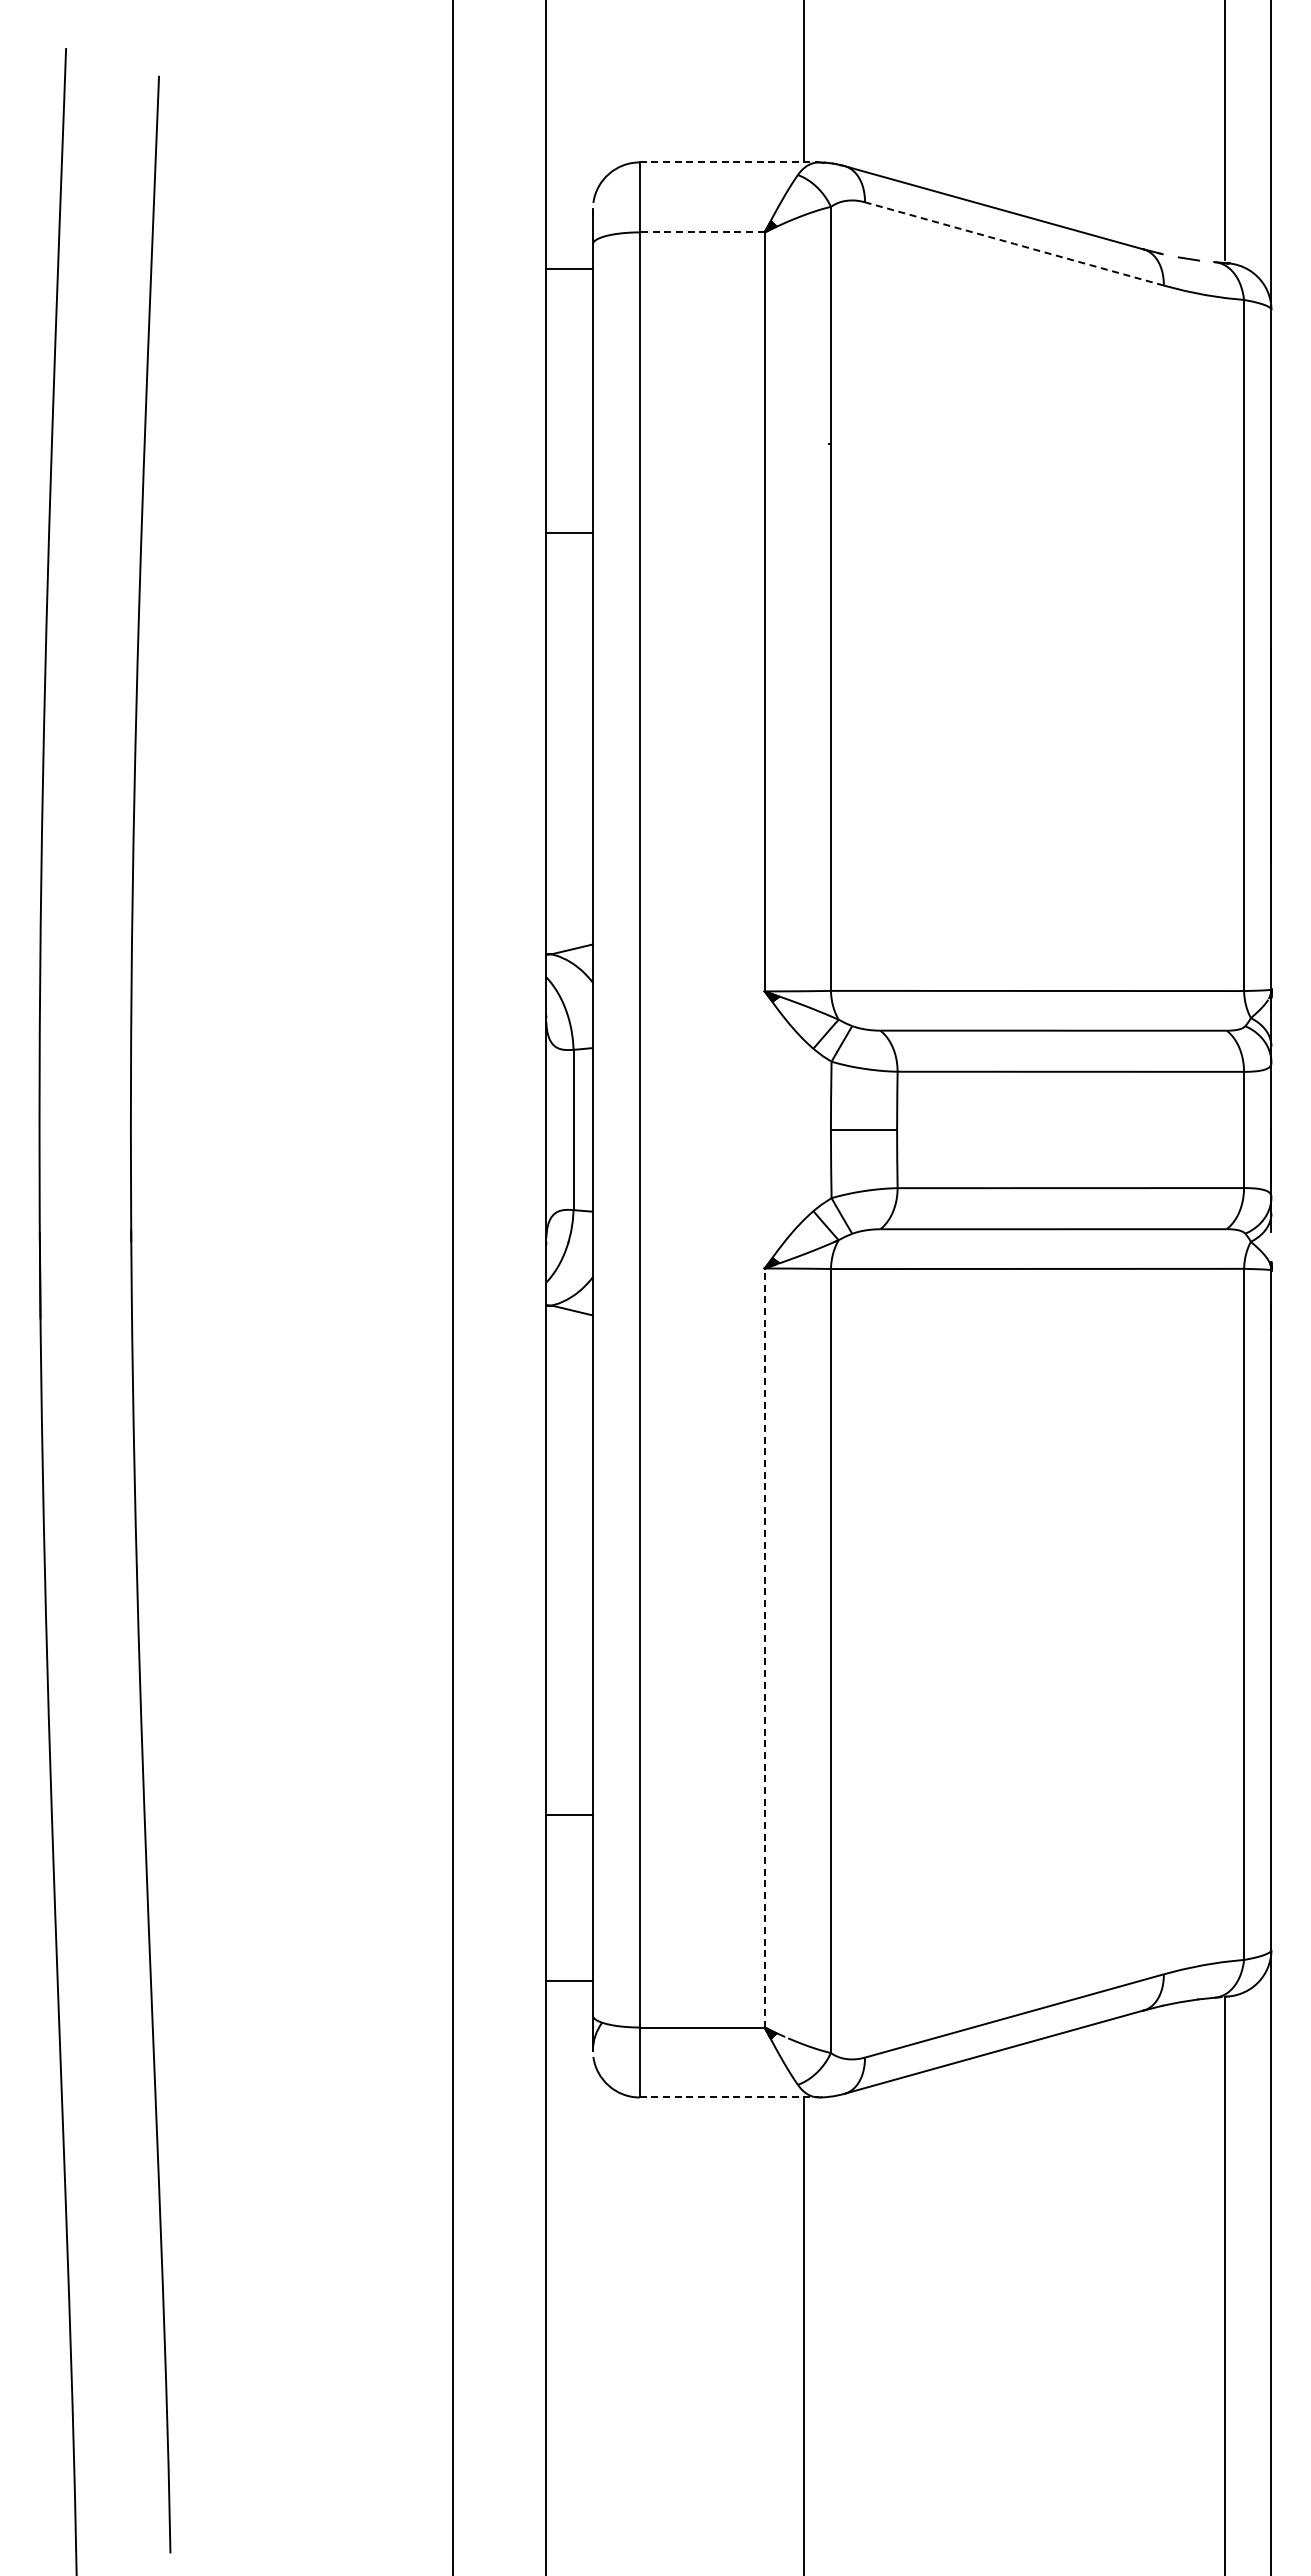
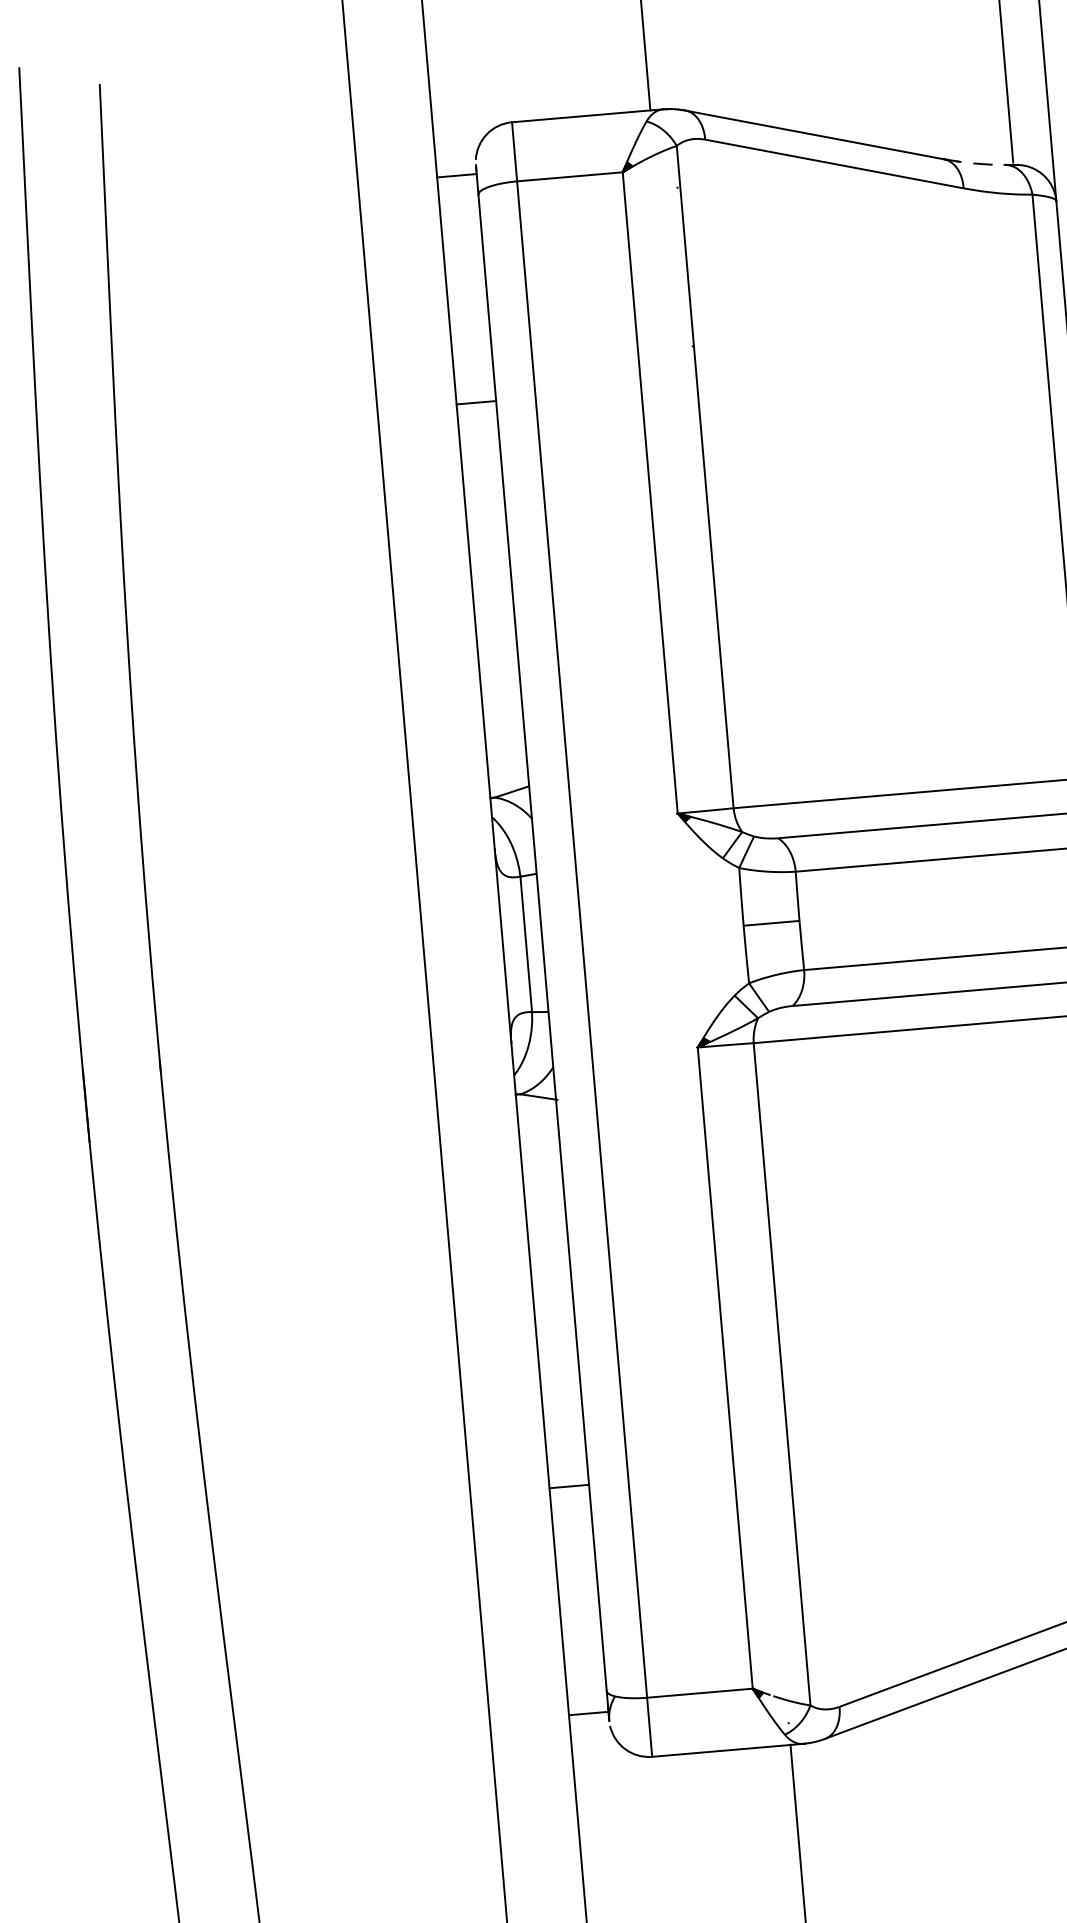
line: (729, 162) -> (587, 115), dashed -> solid
line: (702, 232) -> (570, 176), dashed -> solid
line: (1014, 243) -> (834, 163), dashed -> solid
line: (569, 268) -> (456, 175), moved
line: (569, 533) -> (476, 402), moved
line: (764, 1648) -> (725, 1368), dashed -> solid
line: (569, 1815) -> (569, 1486), moved
line: (569, 1981) -> (588, 1713), moved
line: (729, 2097) -> (728, 1750), dashed -> solid

